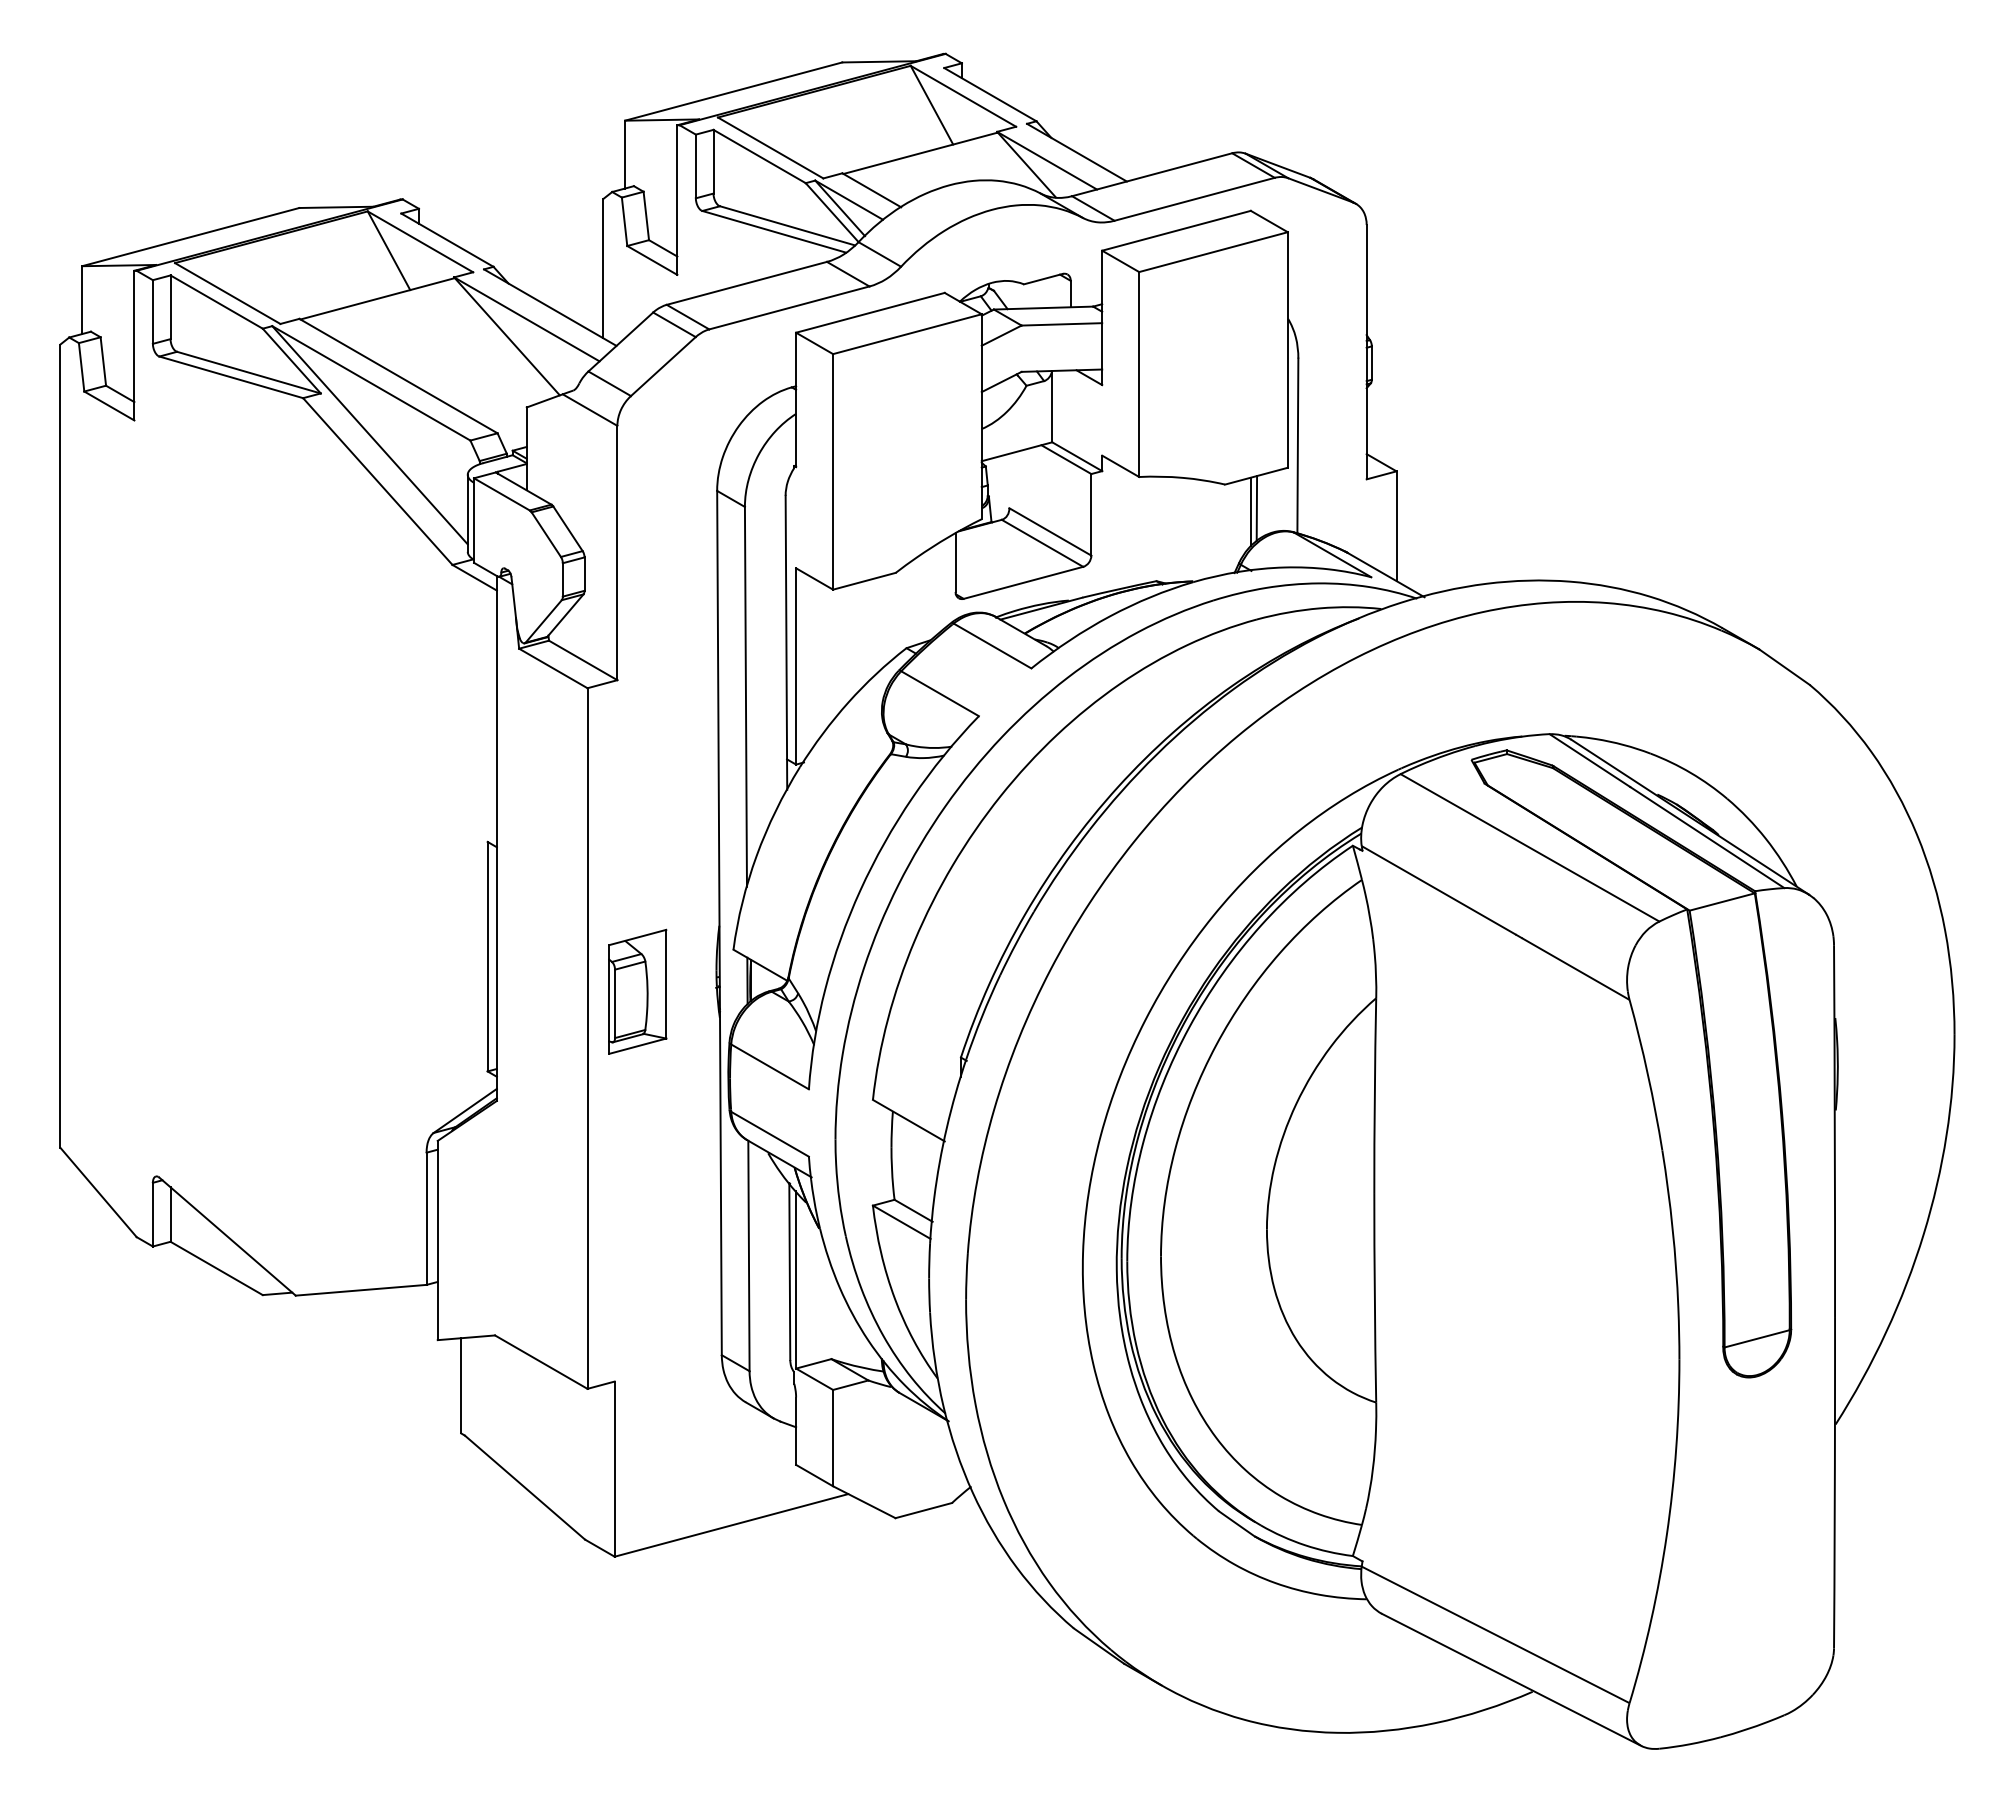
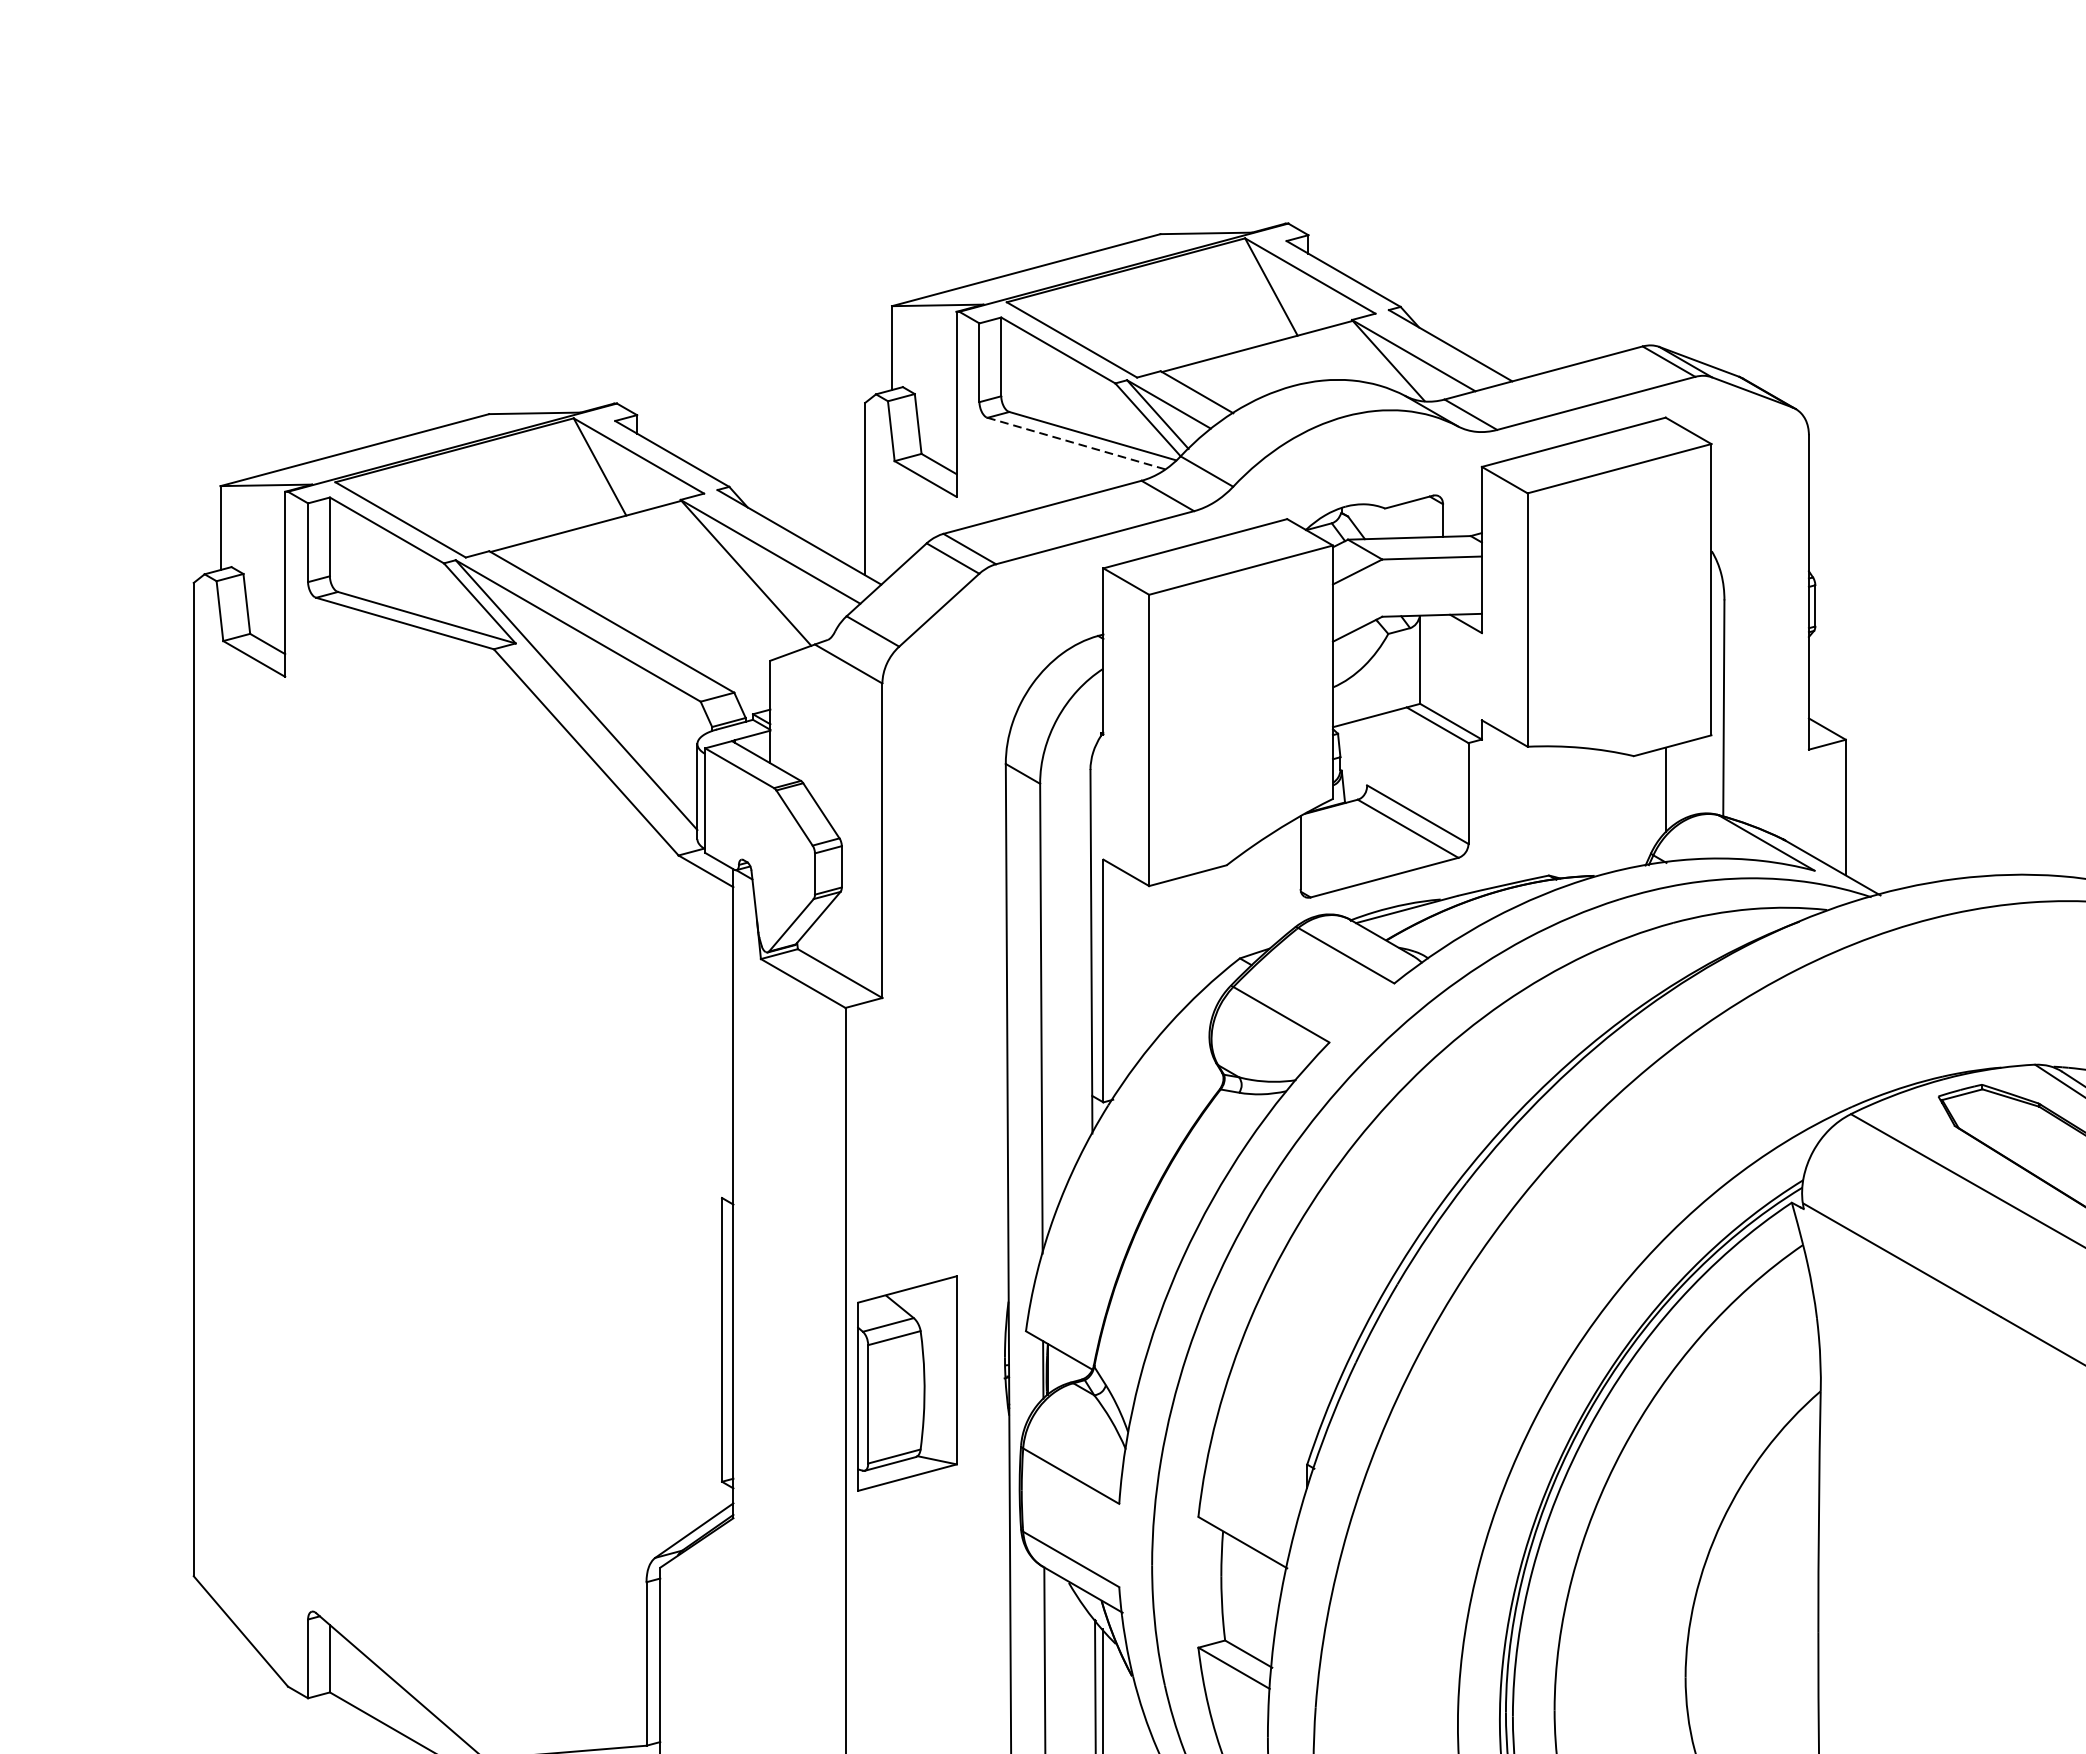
line: (774, 231) -> (1076, 443), solid -> dashed
line: (1256, 508) -> (1672, 785), removed
part: (637, 991) -> (907, 1382), size x1.4

